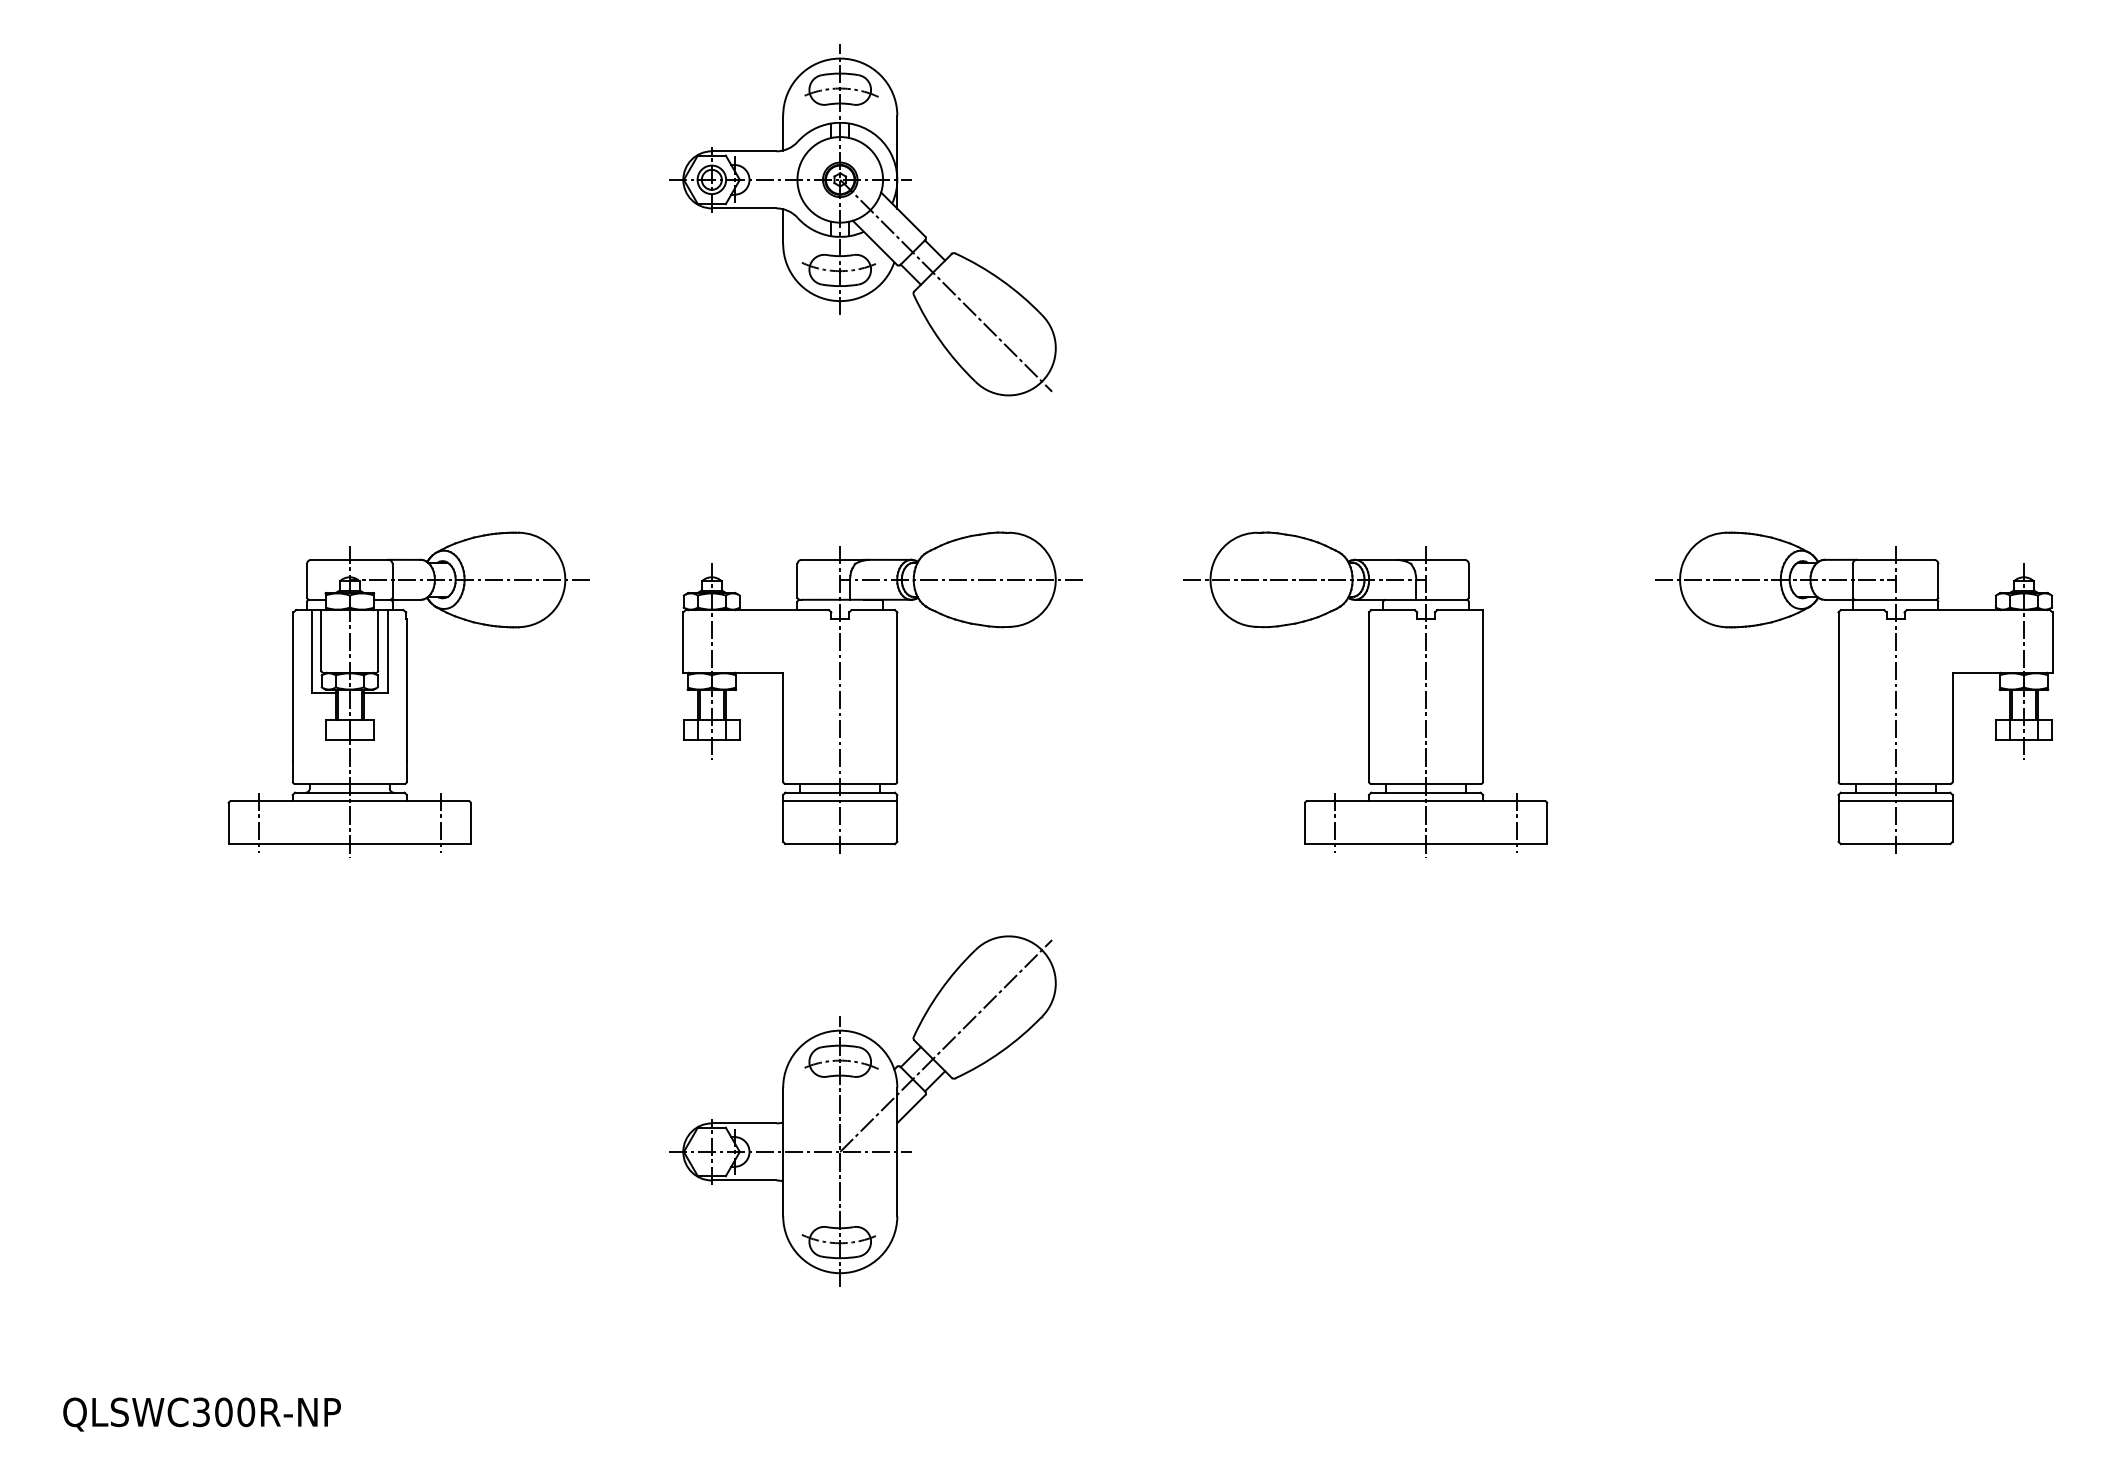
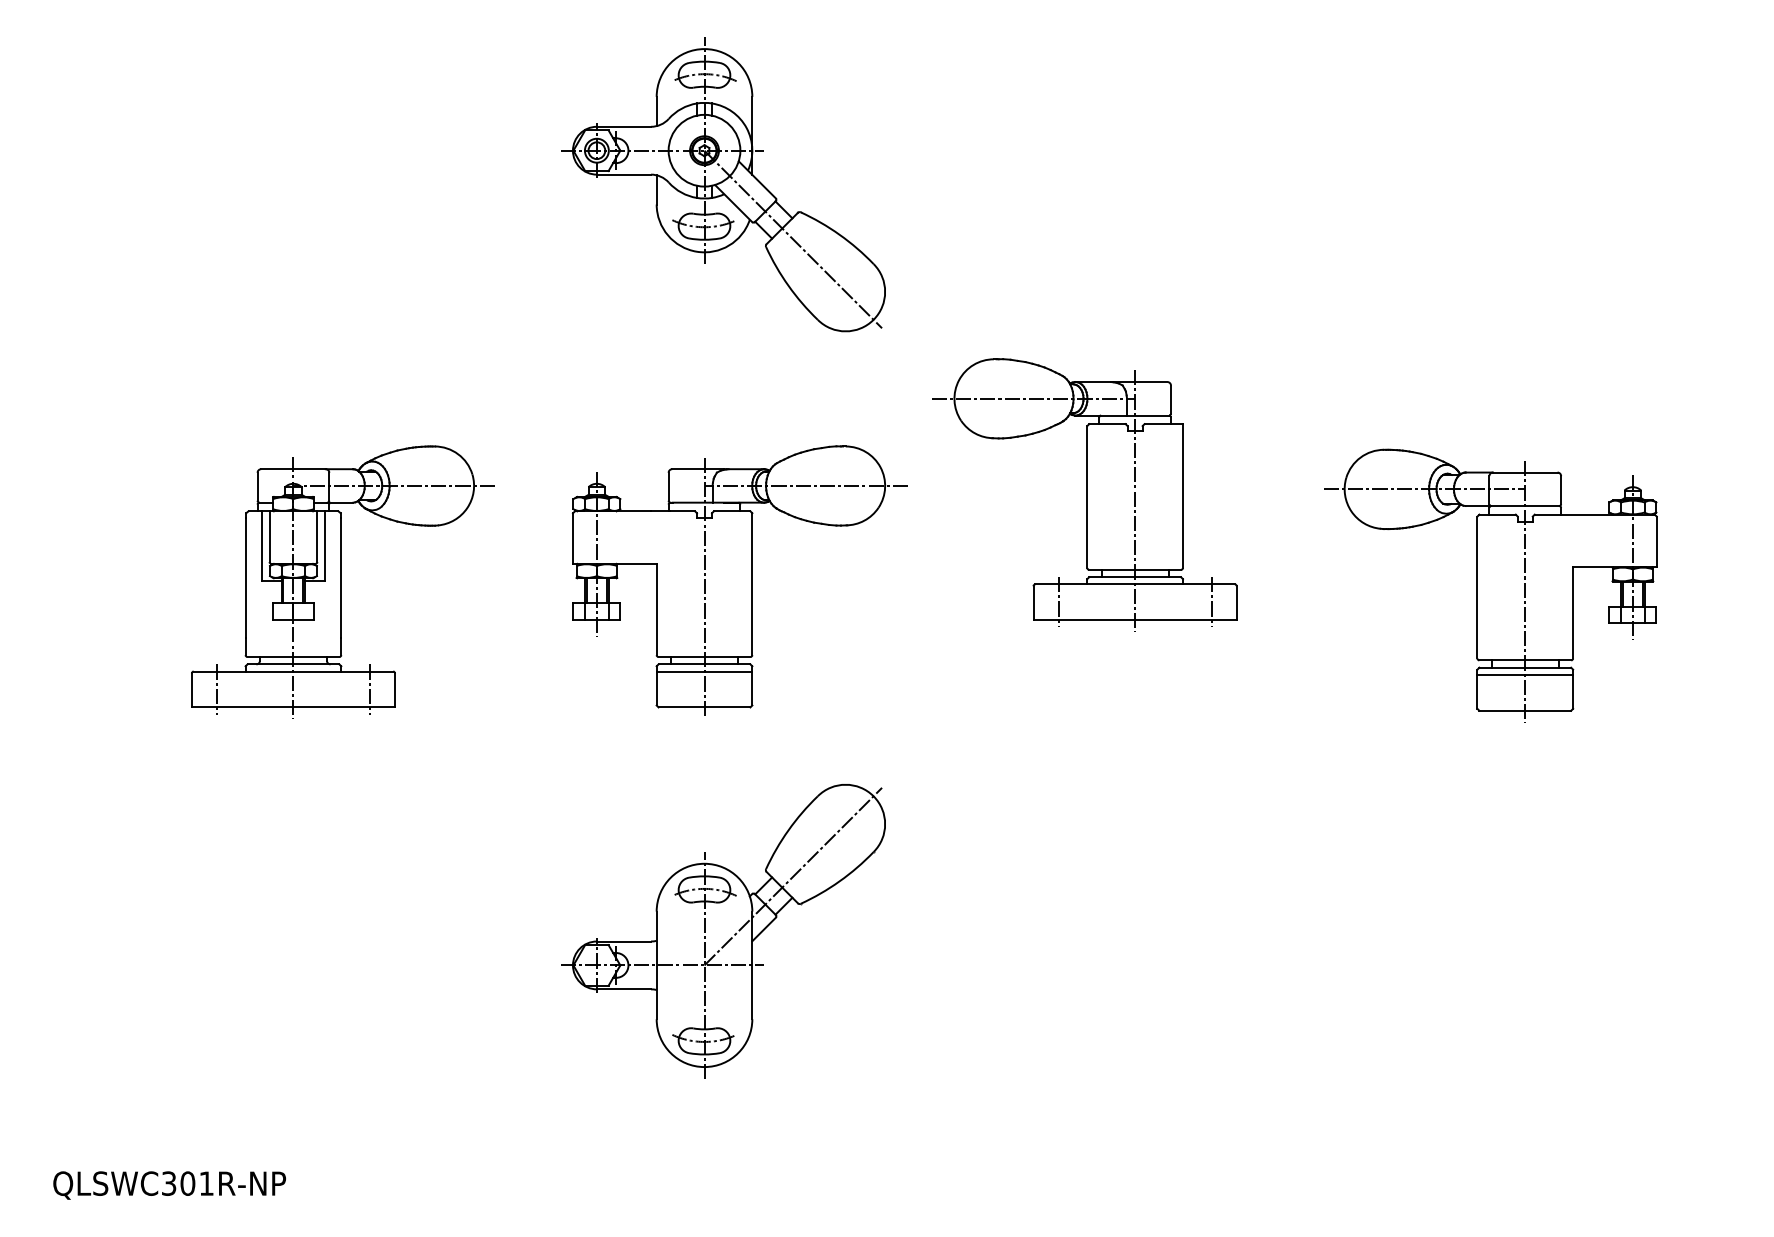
part: (1854, 692) -> (1490, 583), moved
part: (1365, 694) -> (1084, 494), moved
text: (246, 1412) -> (206, 1183), QLSWC300R-NP -> QLSWC301R-NP

